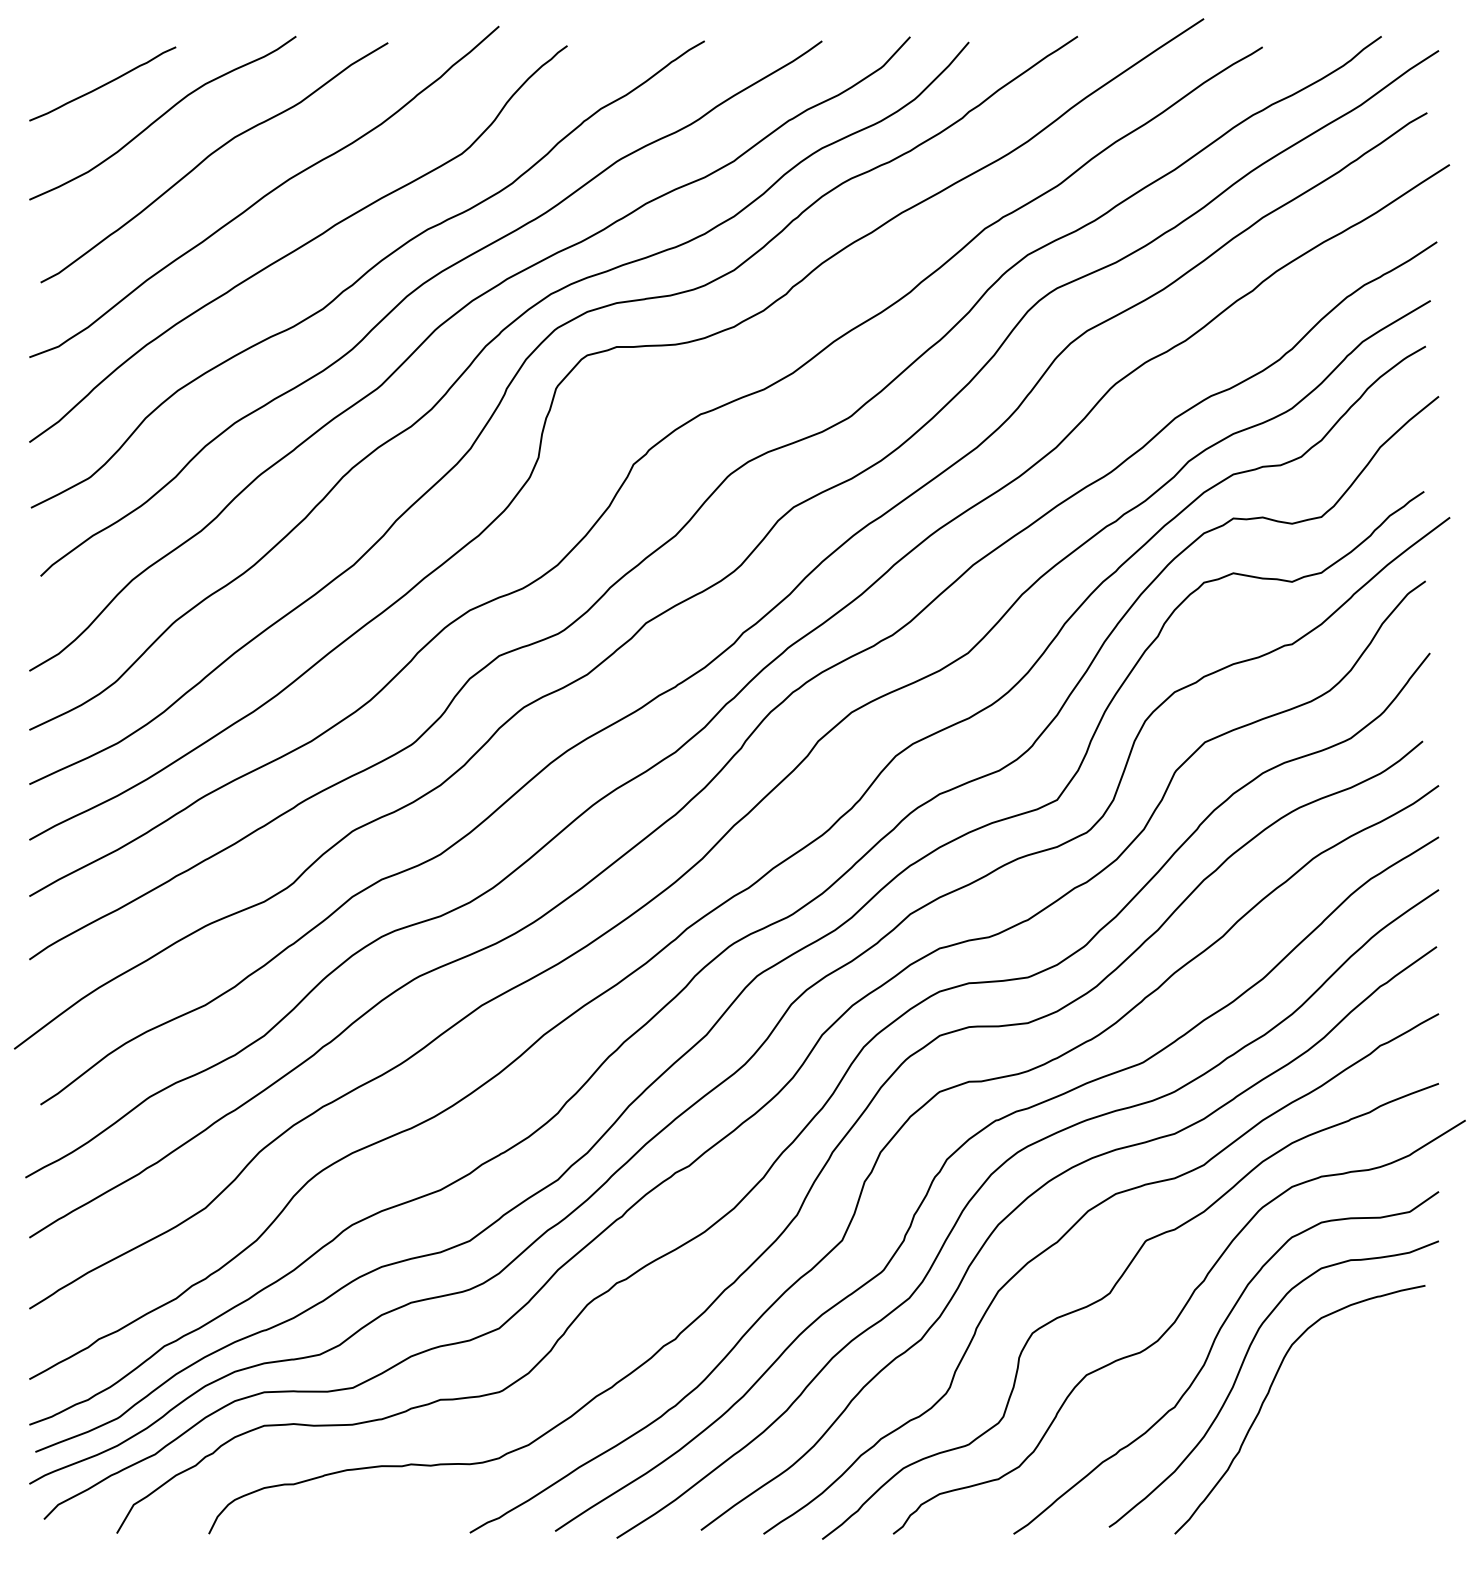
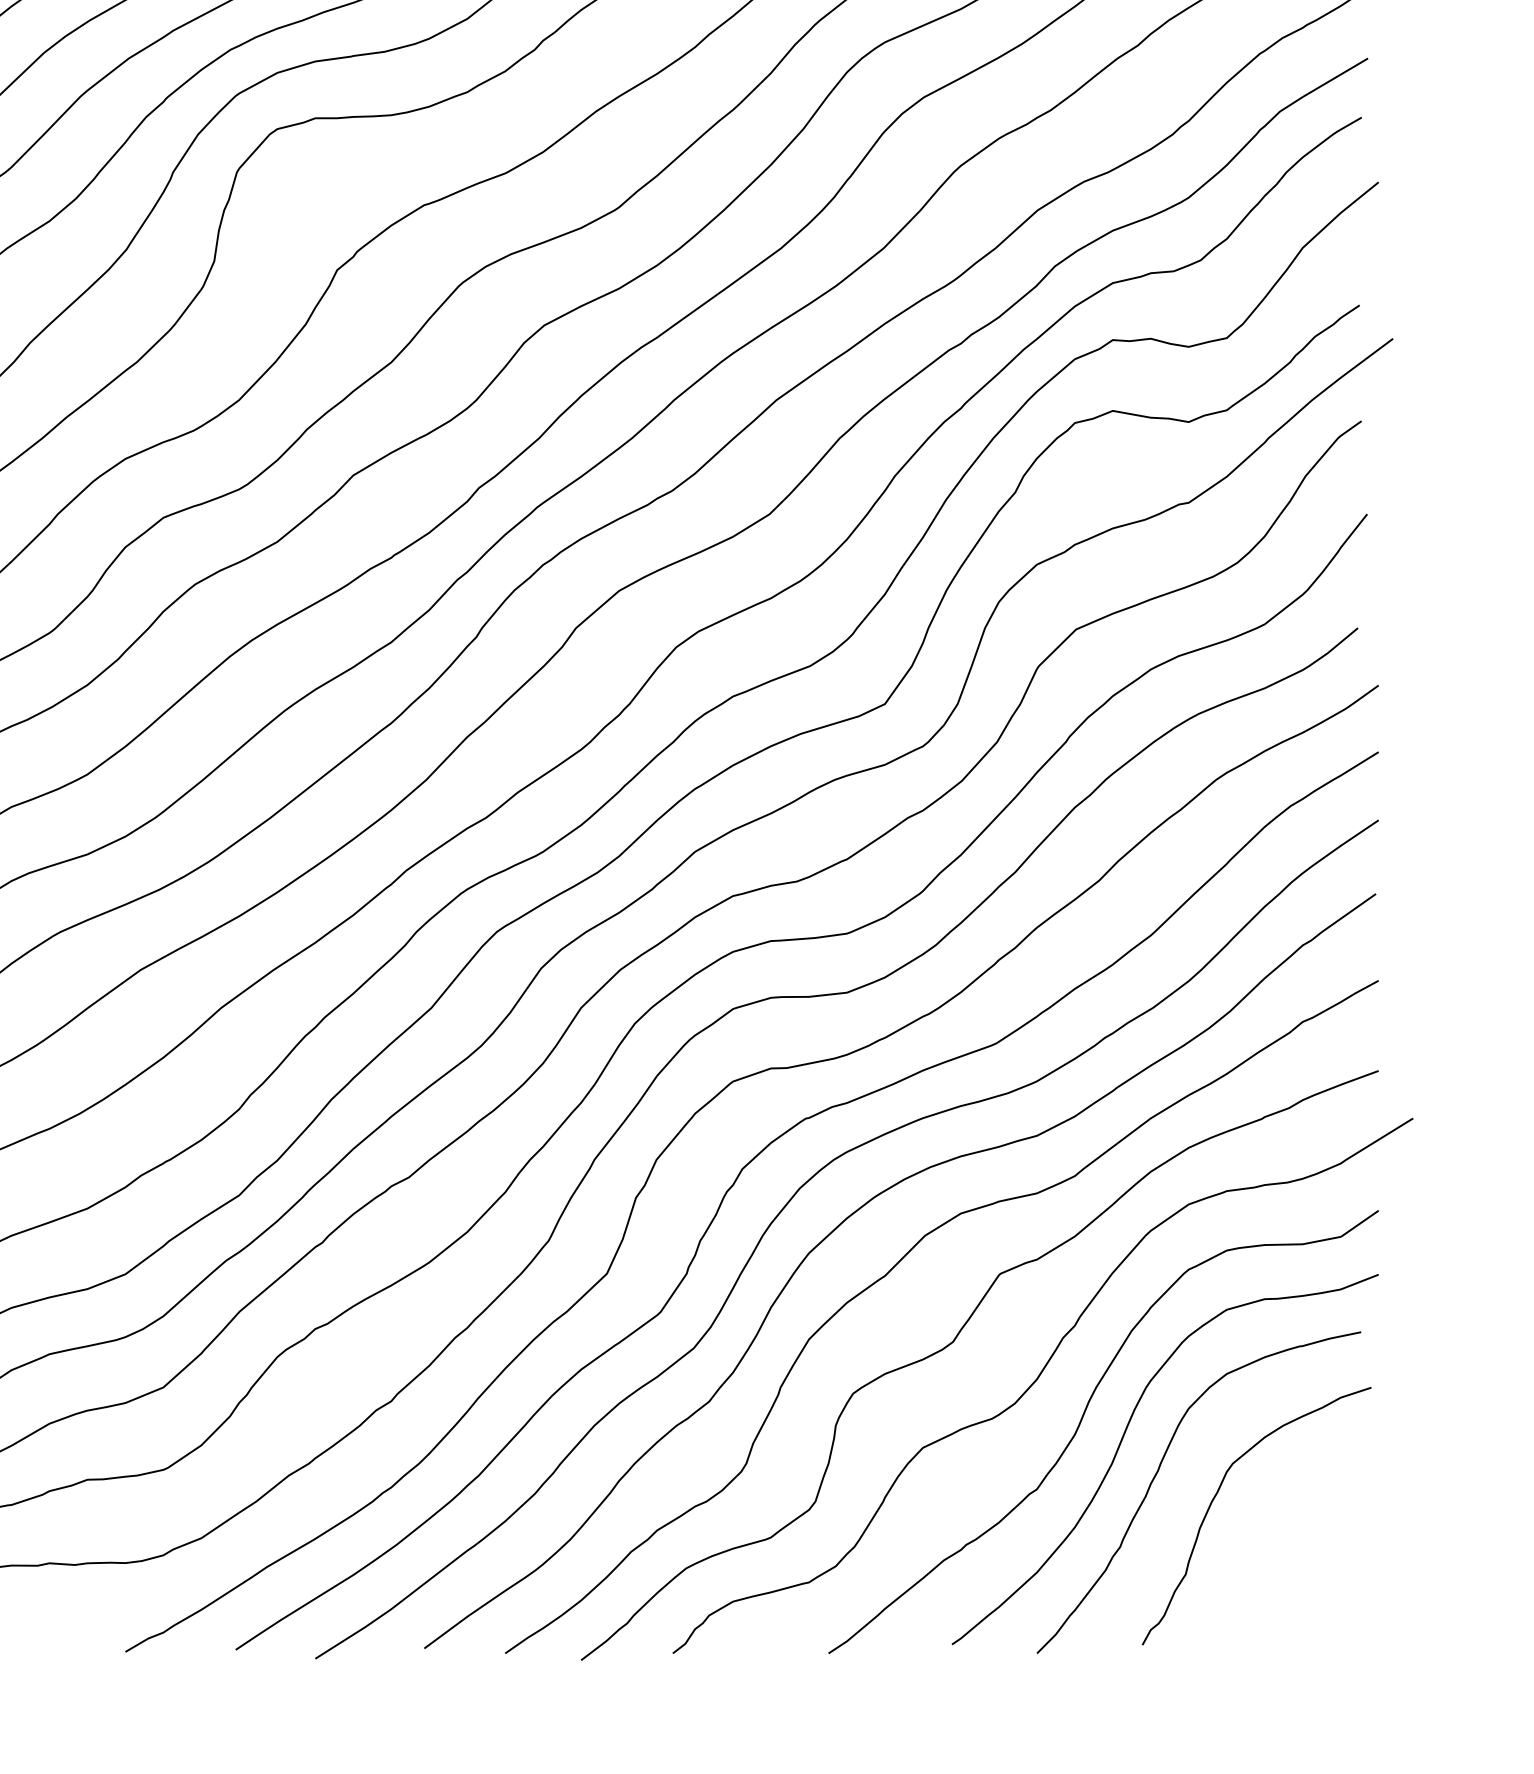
curve: (1314, 1411) -> (1217, 1494), added

